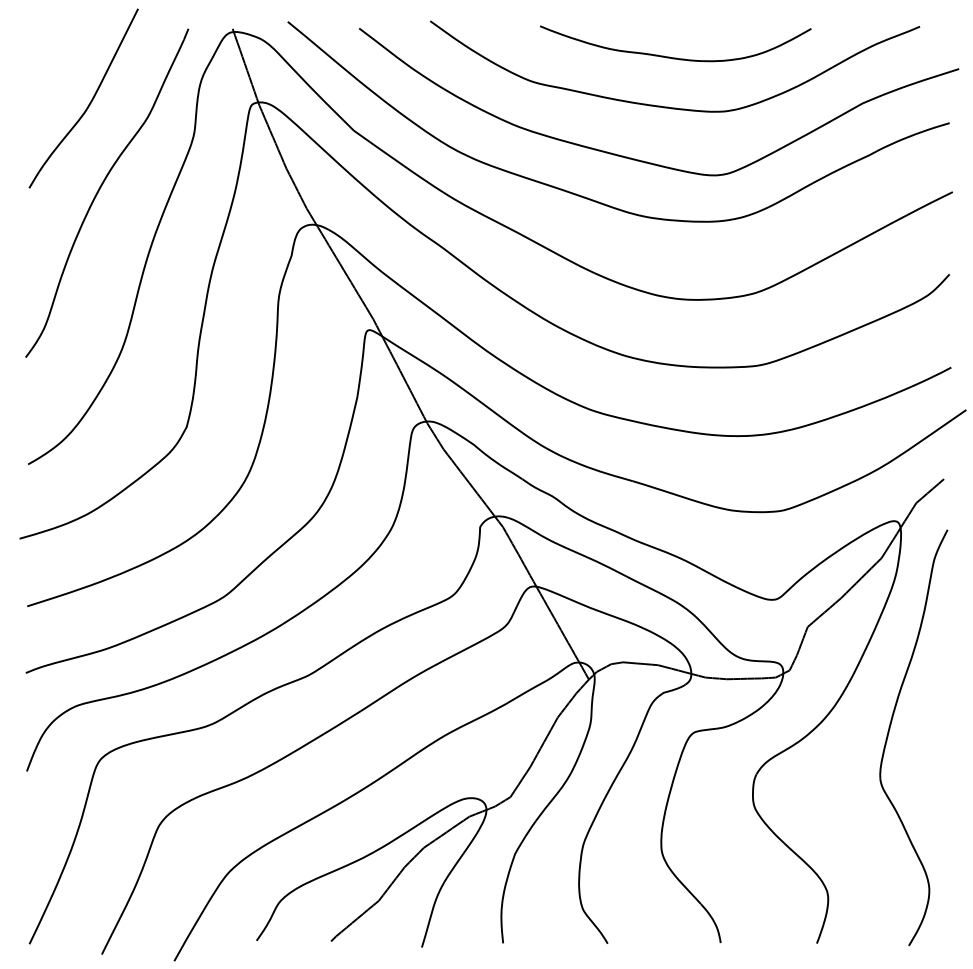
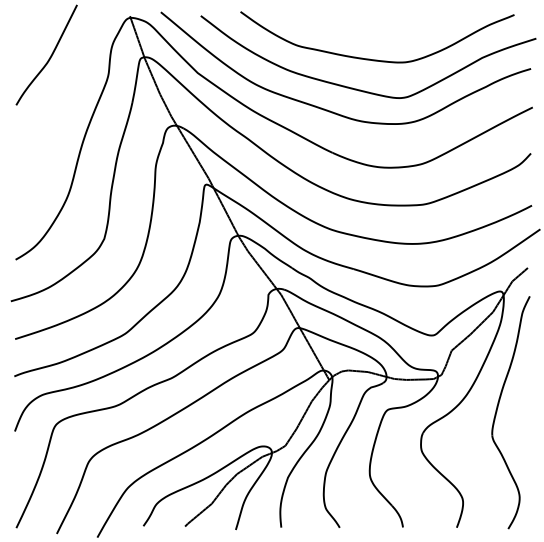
curve: (675, 56) -> (377, 31), removed
part: (106, 193) -> (59, 108), removed

